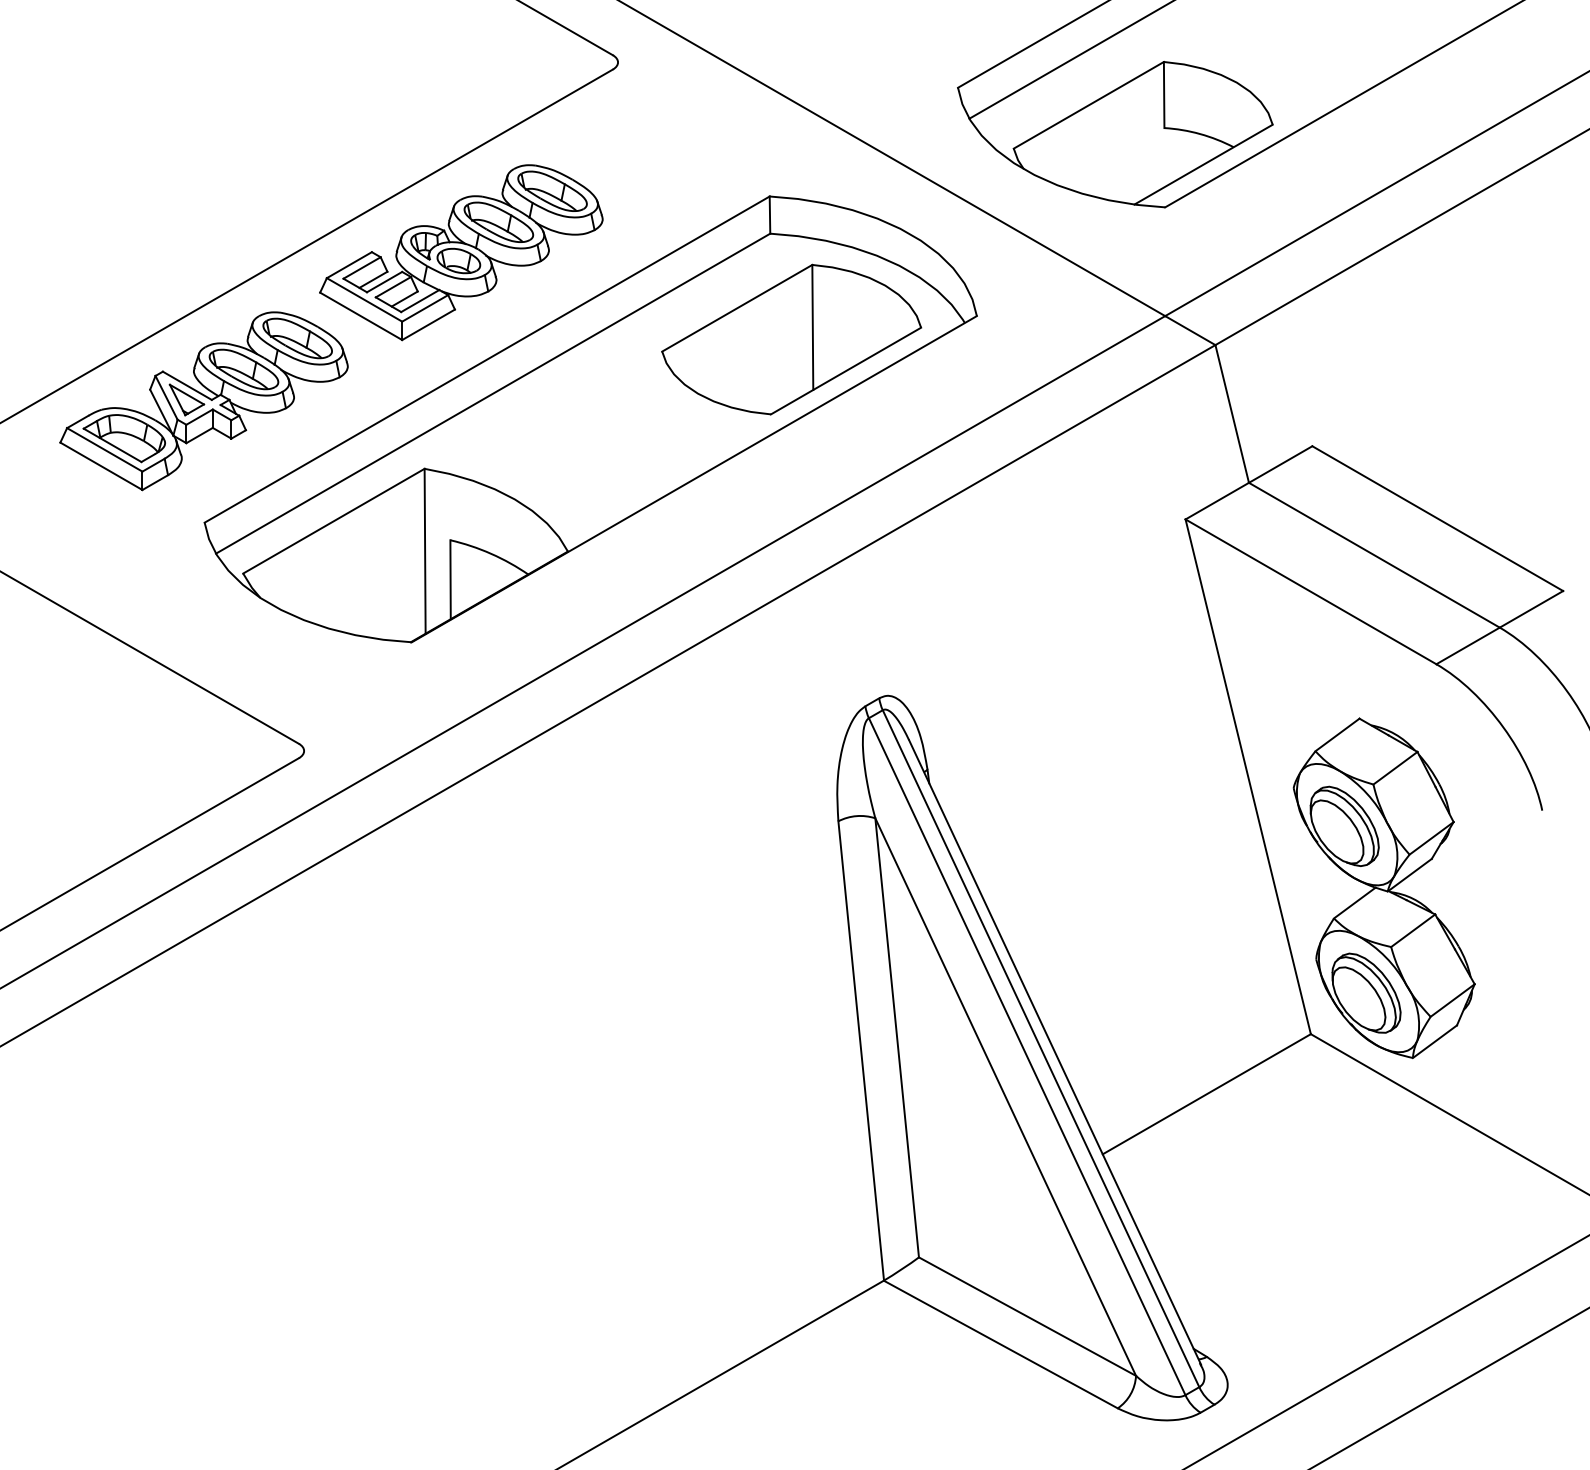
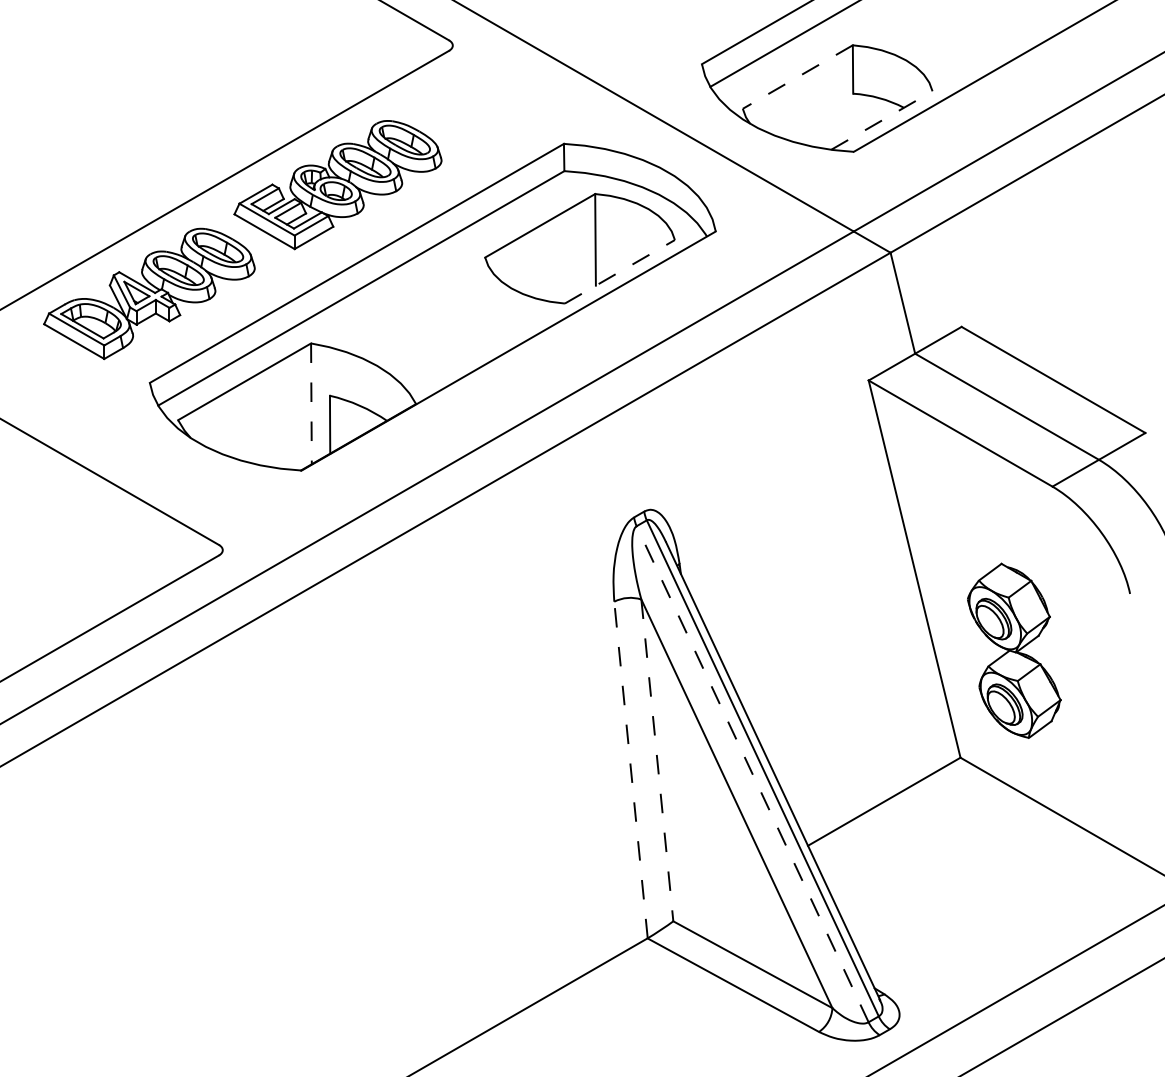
line: (1088, 105) -> (797, 77), solid -> dashed
line: (1203, 164) -> (881, 120), solid -> dashed
line: (846, 371) -> (620, 272), solid -> dashed
line: (425, 551) -> (311, 404), solid -> dashed
part: (1383, 888) -> (1013, 650), size x0.7
line: (897, 1037) -> (657, 760), solid -> dashed
line: (861, 1050) -> (631, 769), solid -> dashed
line: (1027, 1056) -> (752, 774), solid -> dashed

